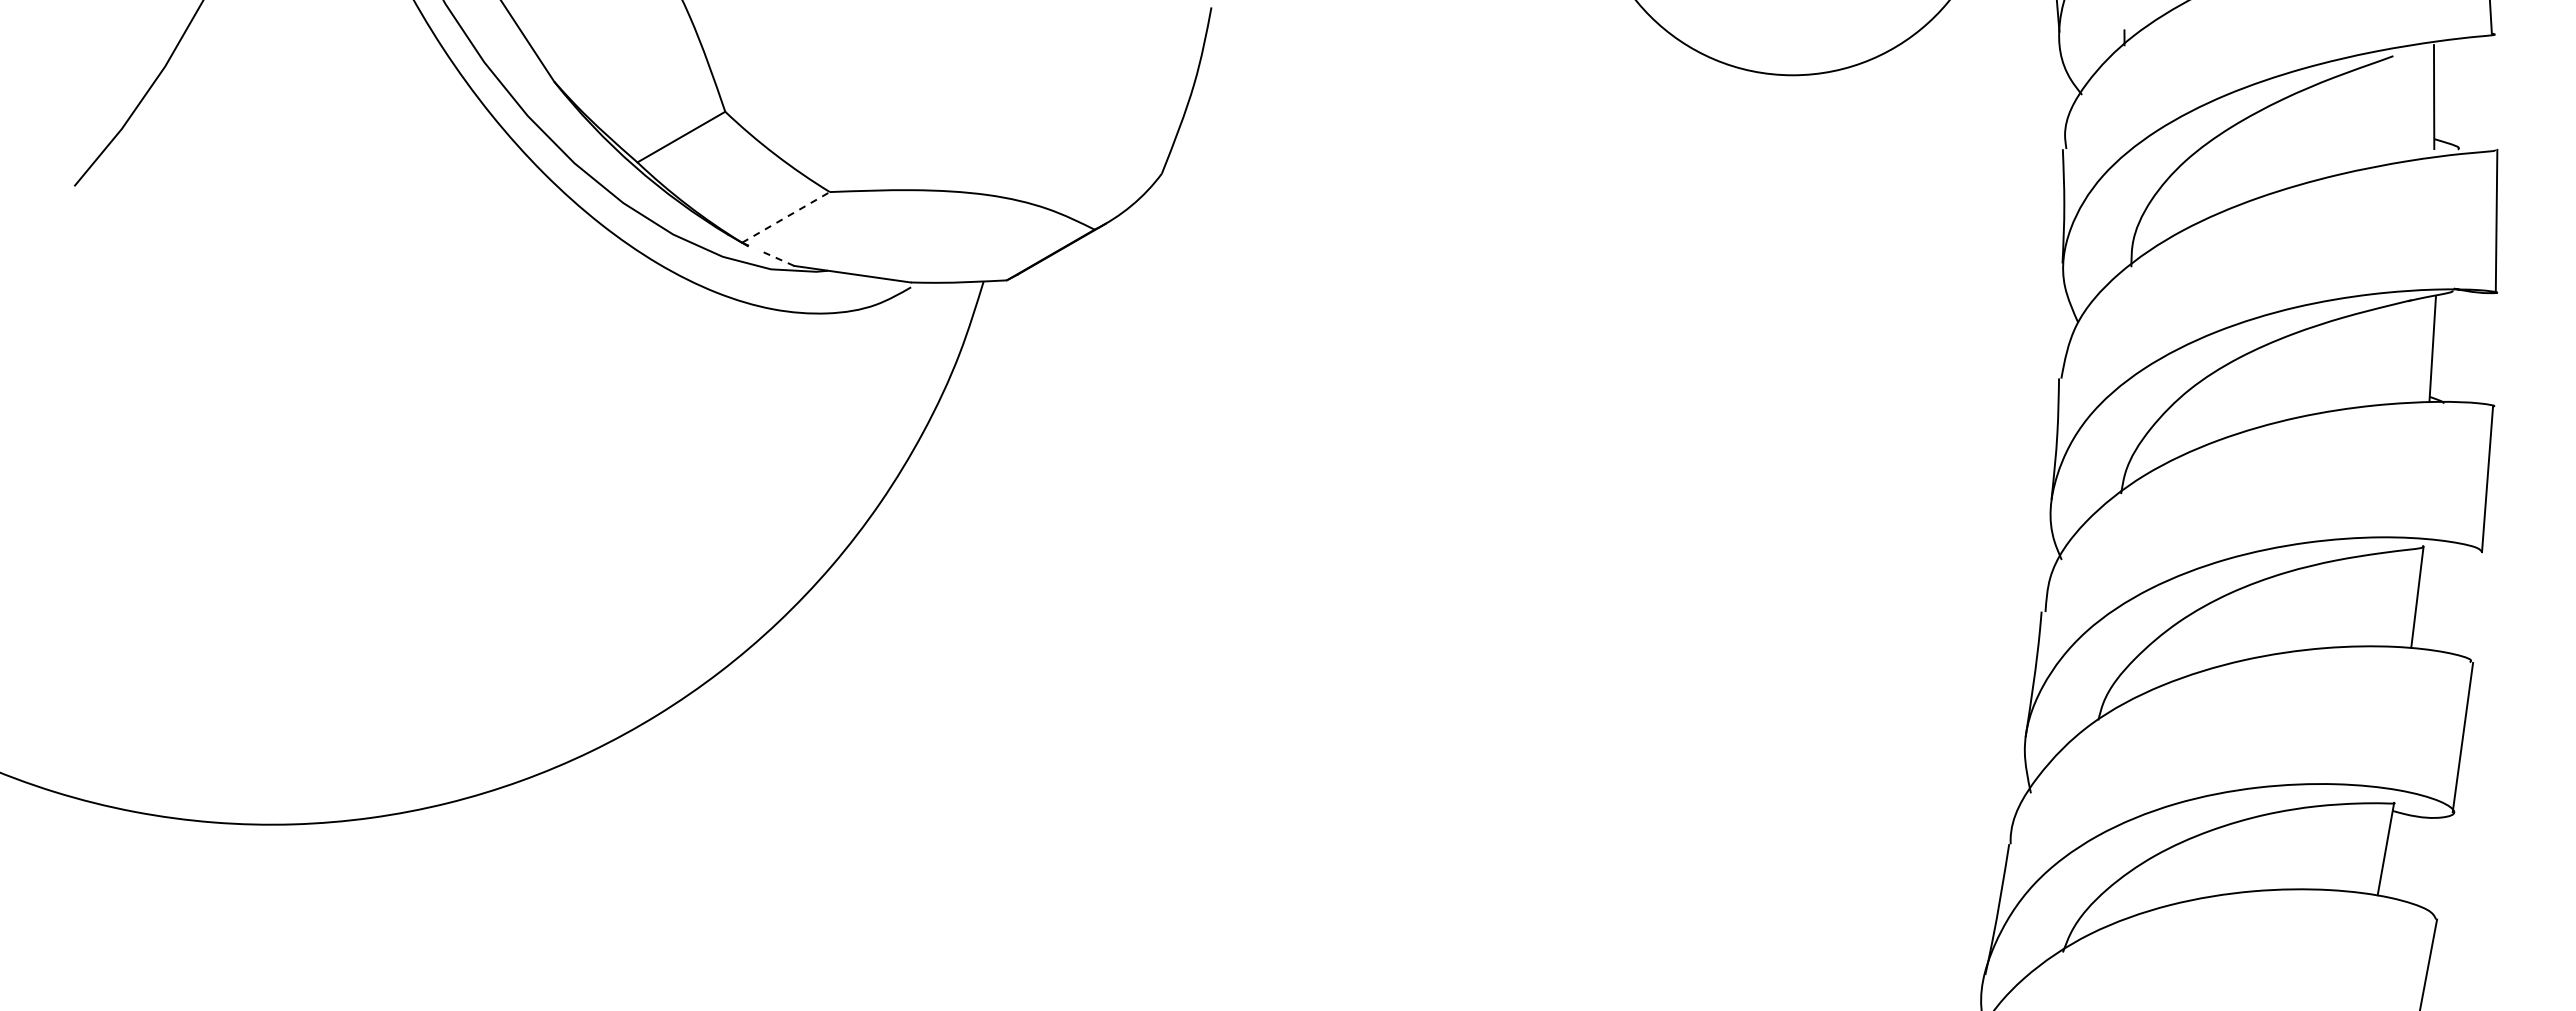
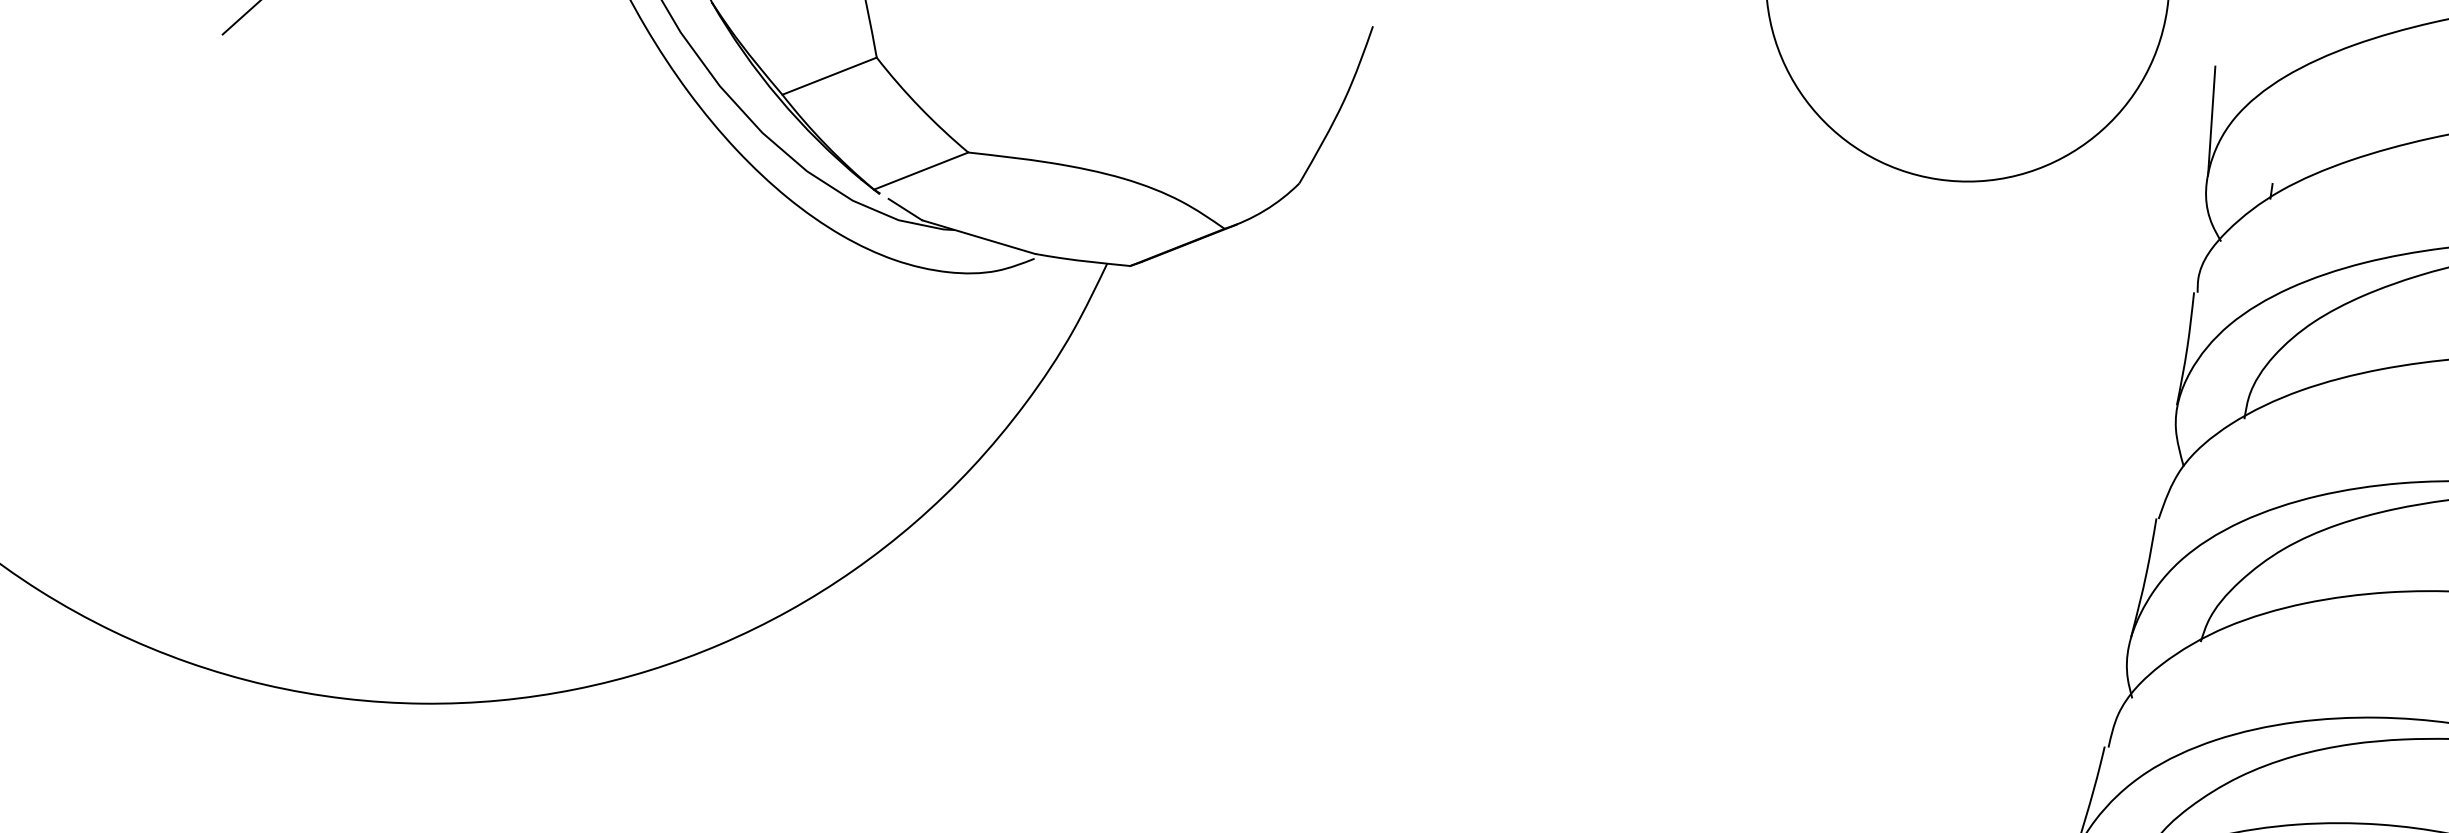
line: (786, 217) -> (921, 171), dashed -> solid
line: (776, 257) -> (905, 209), dashed -> solid

